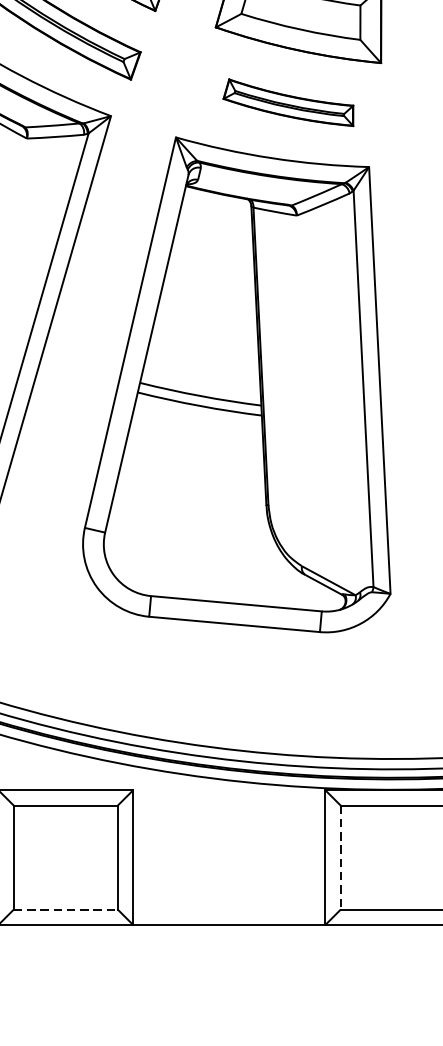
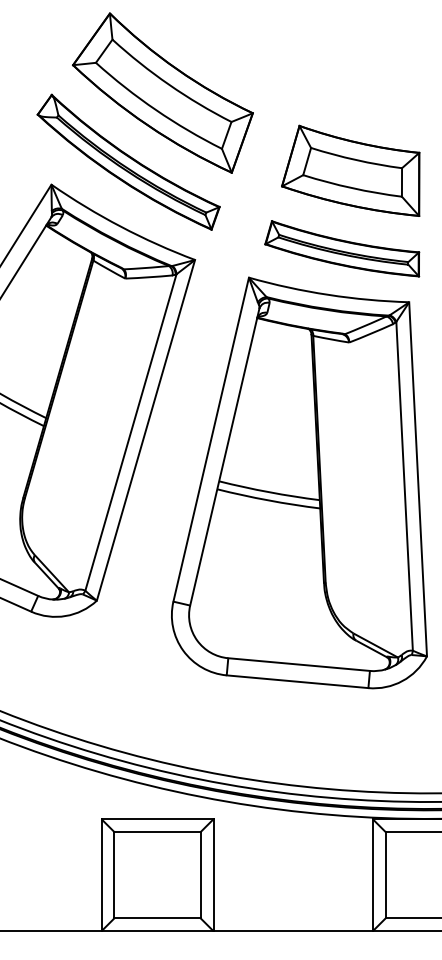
part: (288, 102) -> (342, 248), size x1.43
line: (340, 857) -> (385, 875), dashed -> solid
line: (66, 909) -> (158, 918), dashed -> solid

